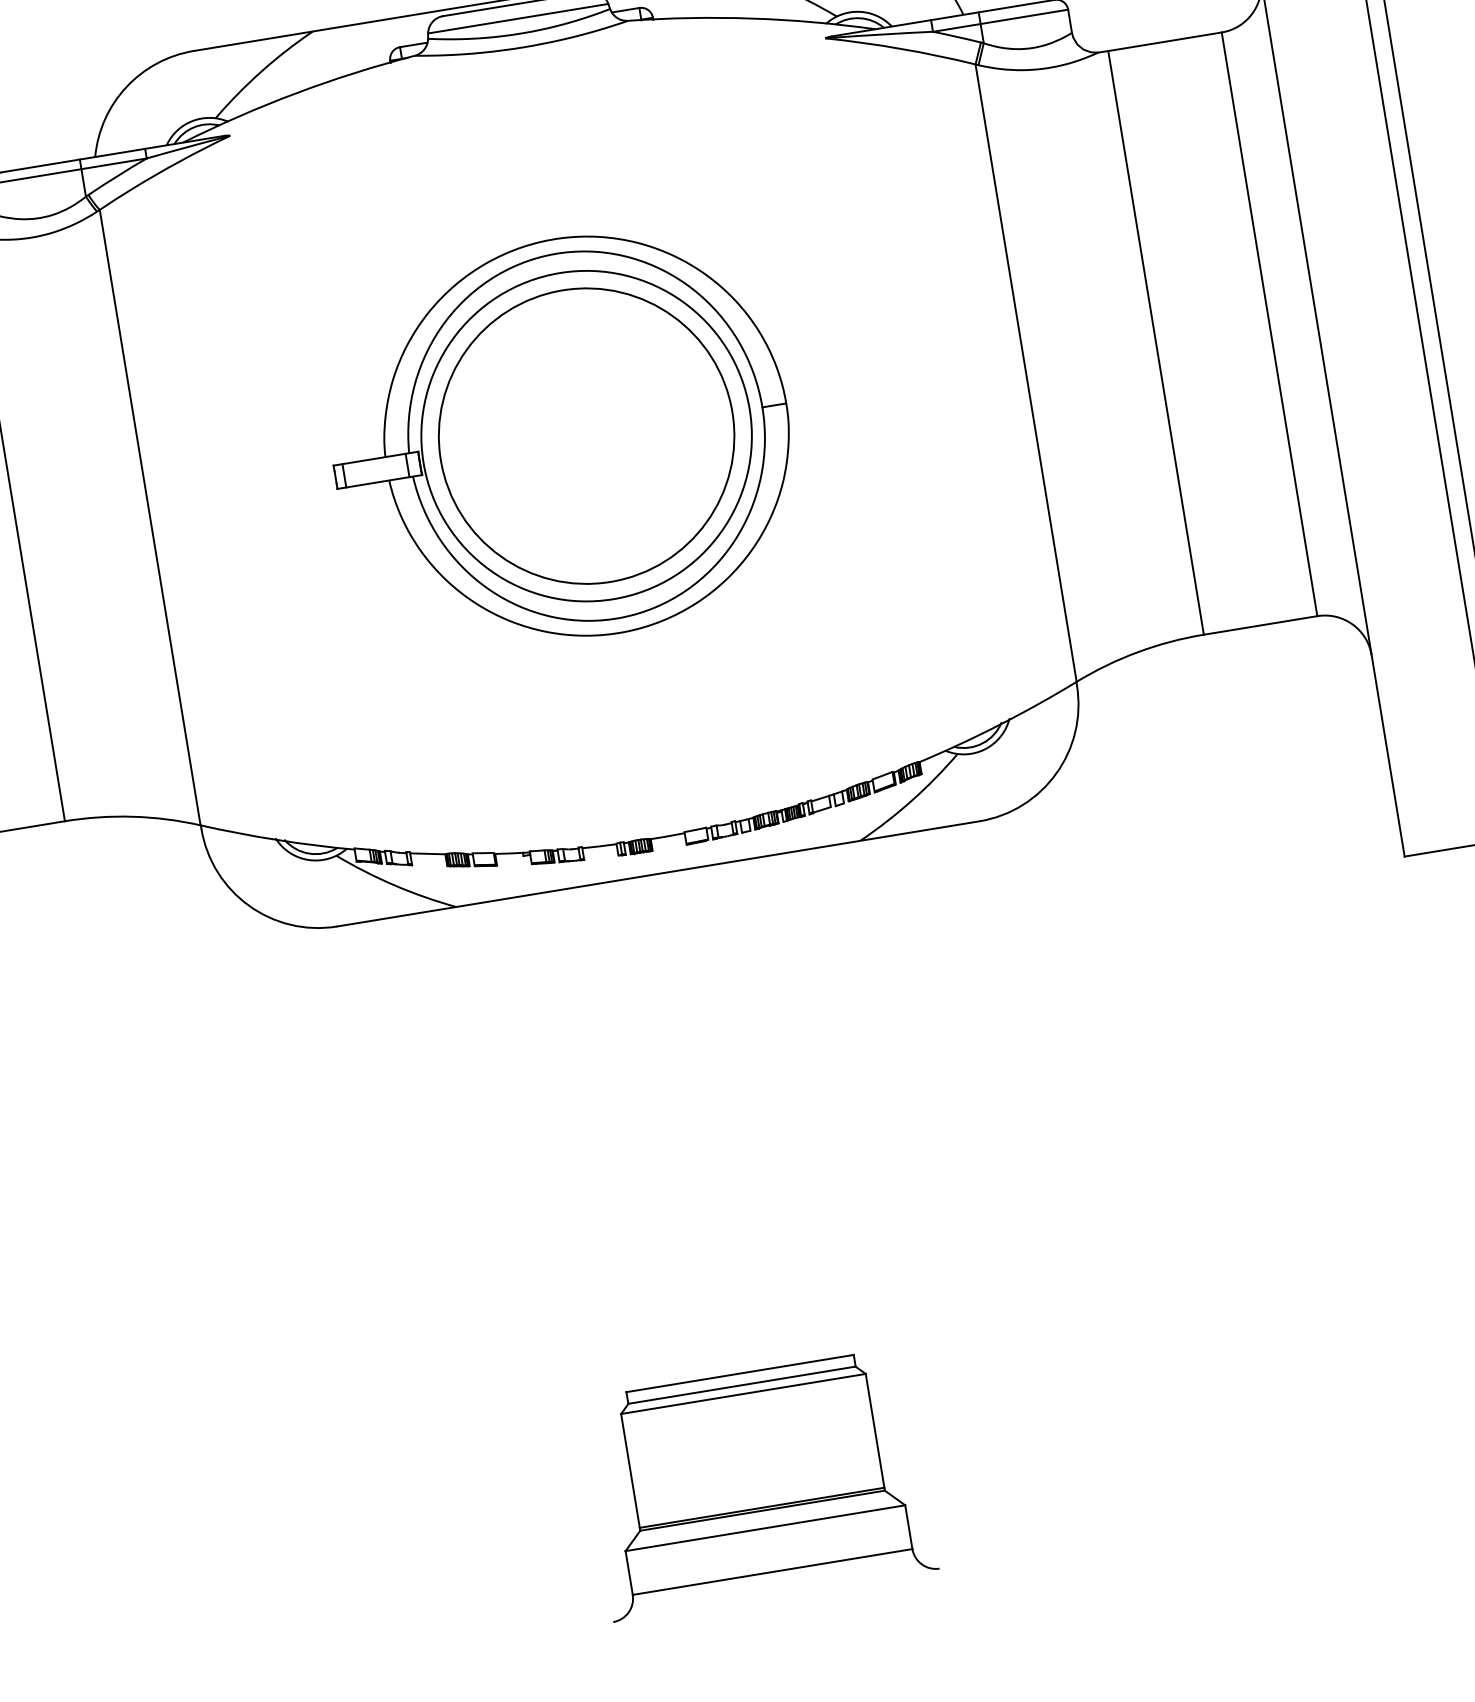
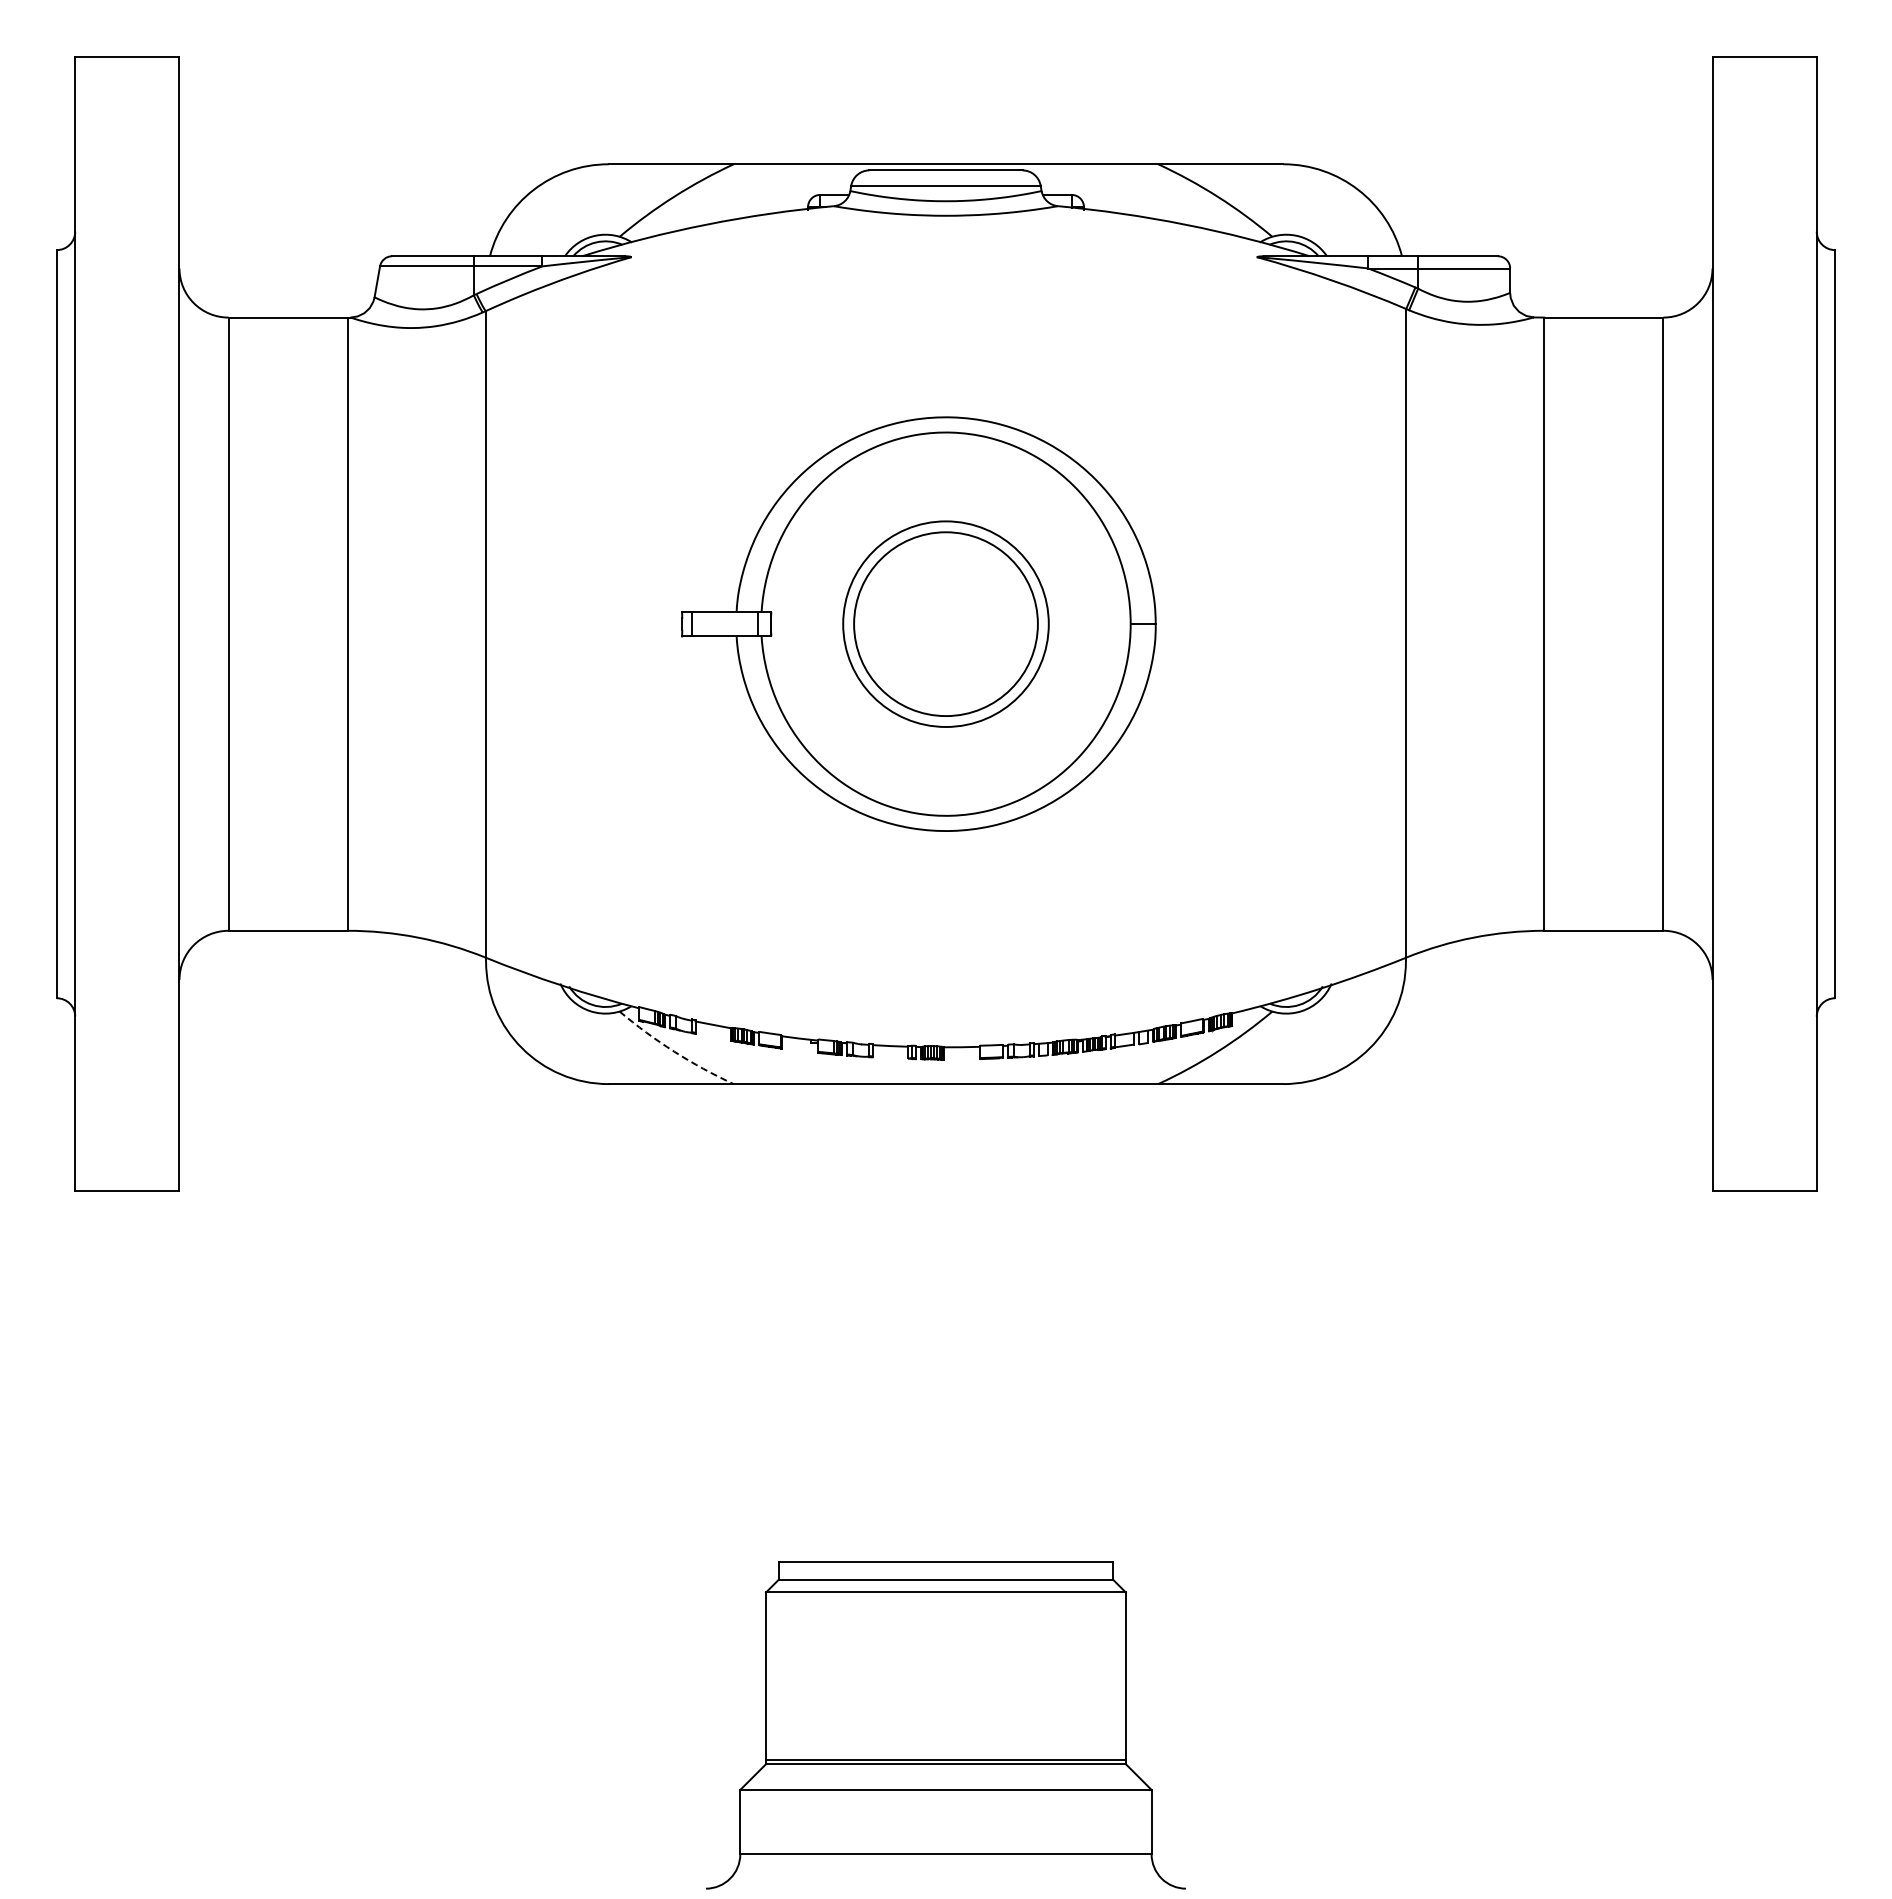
circle: (586, 435) -> (945, 623), size x0.6
circle: (586, 436) -> (945, 624), size x0.6
arc: (394, 885) -> (674, 1051), solid -> dashed
part: (757, 1484) -> (945, 1725), size x1.4

